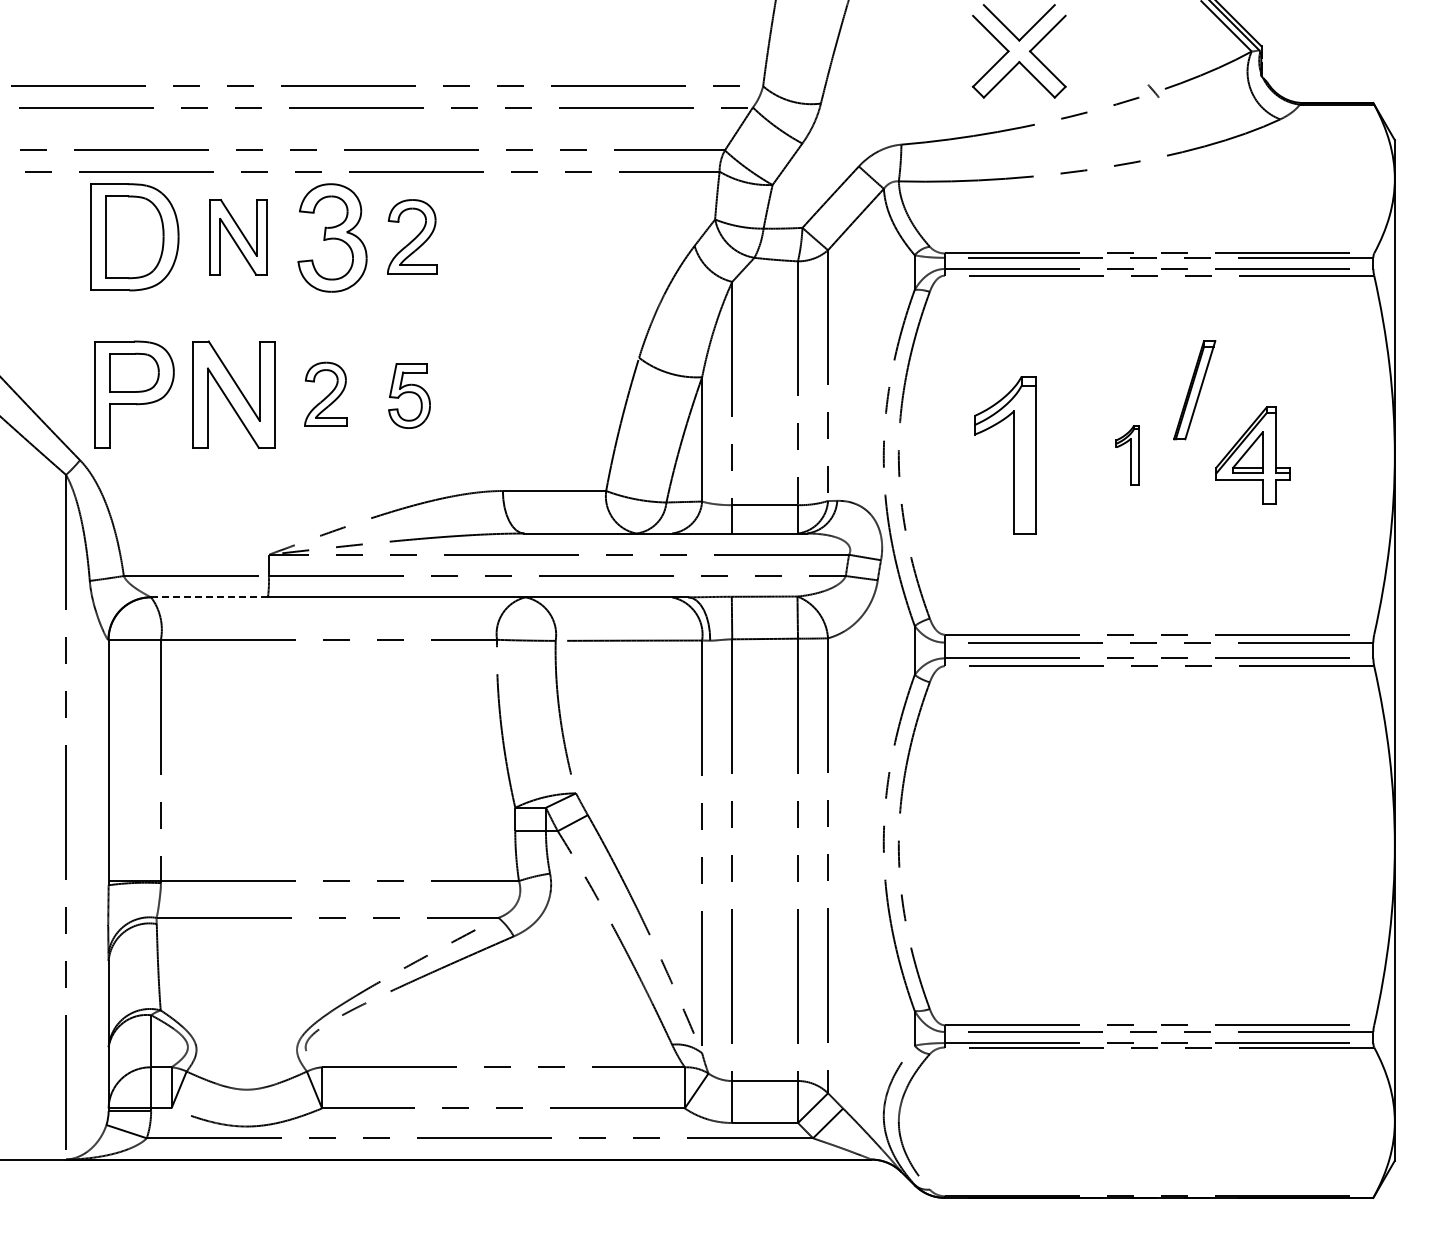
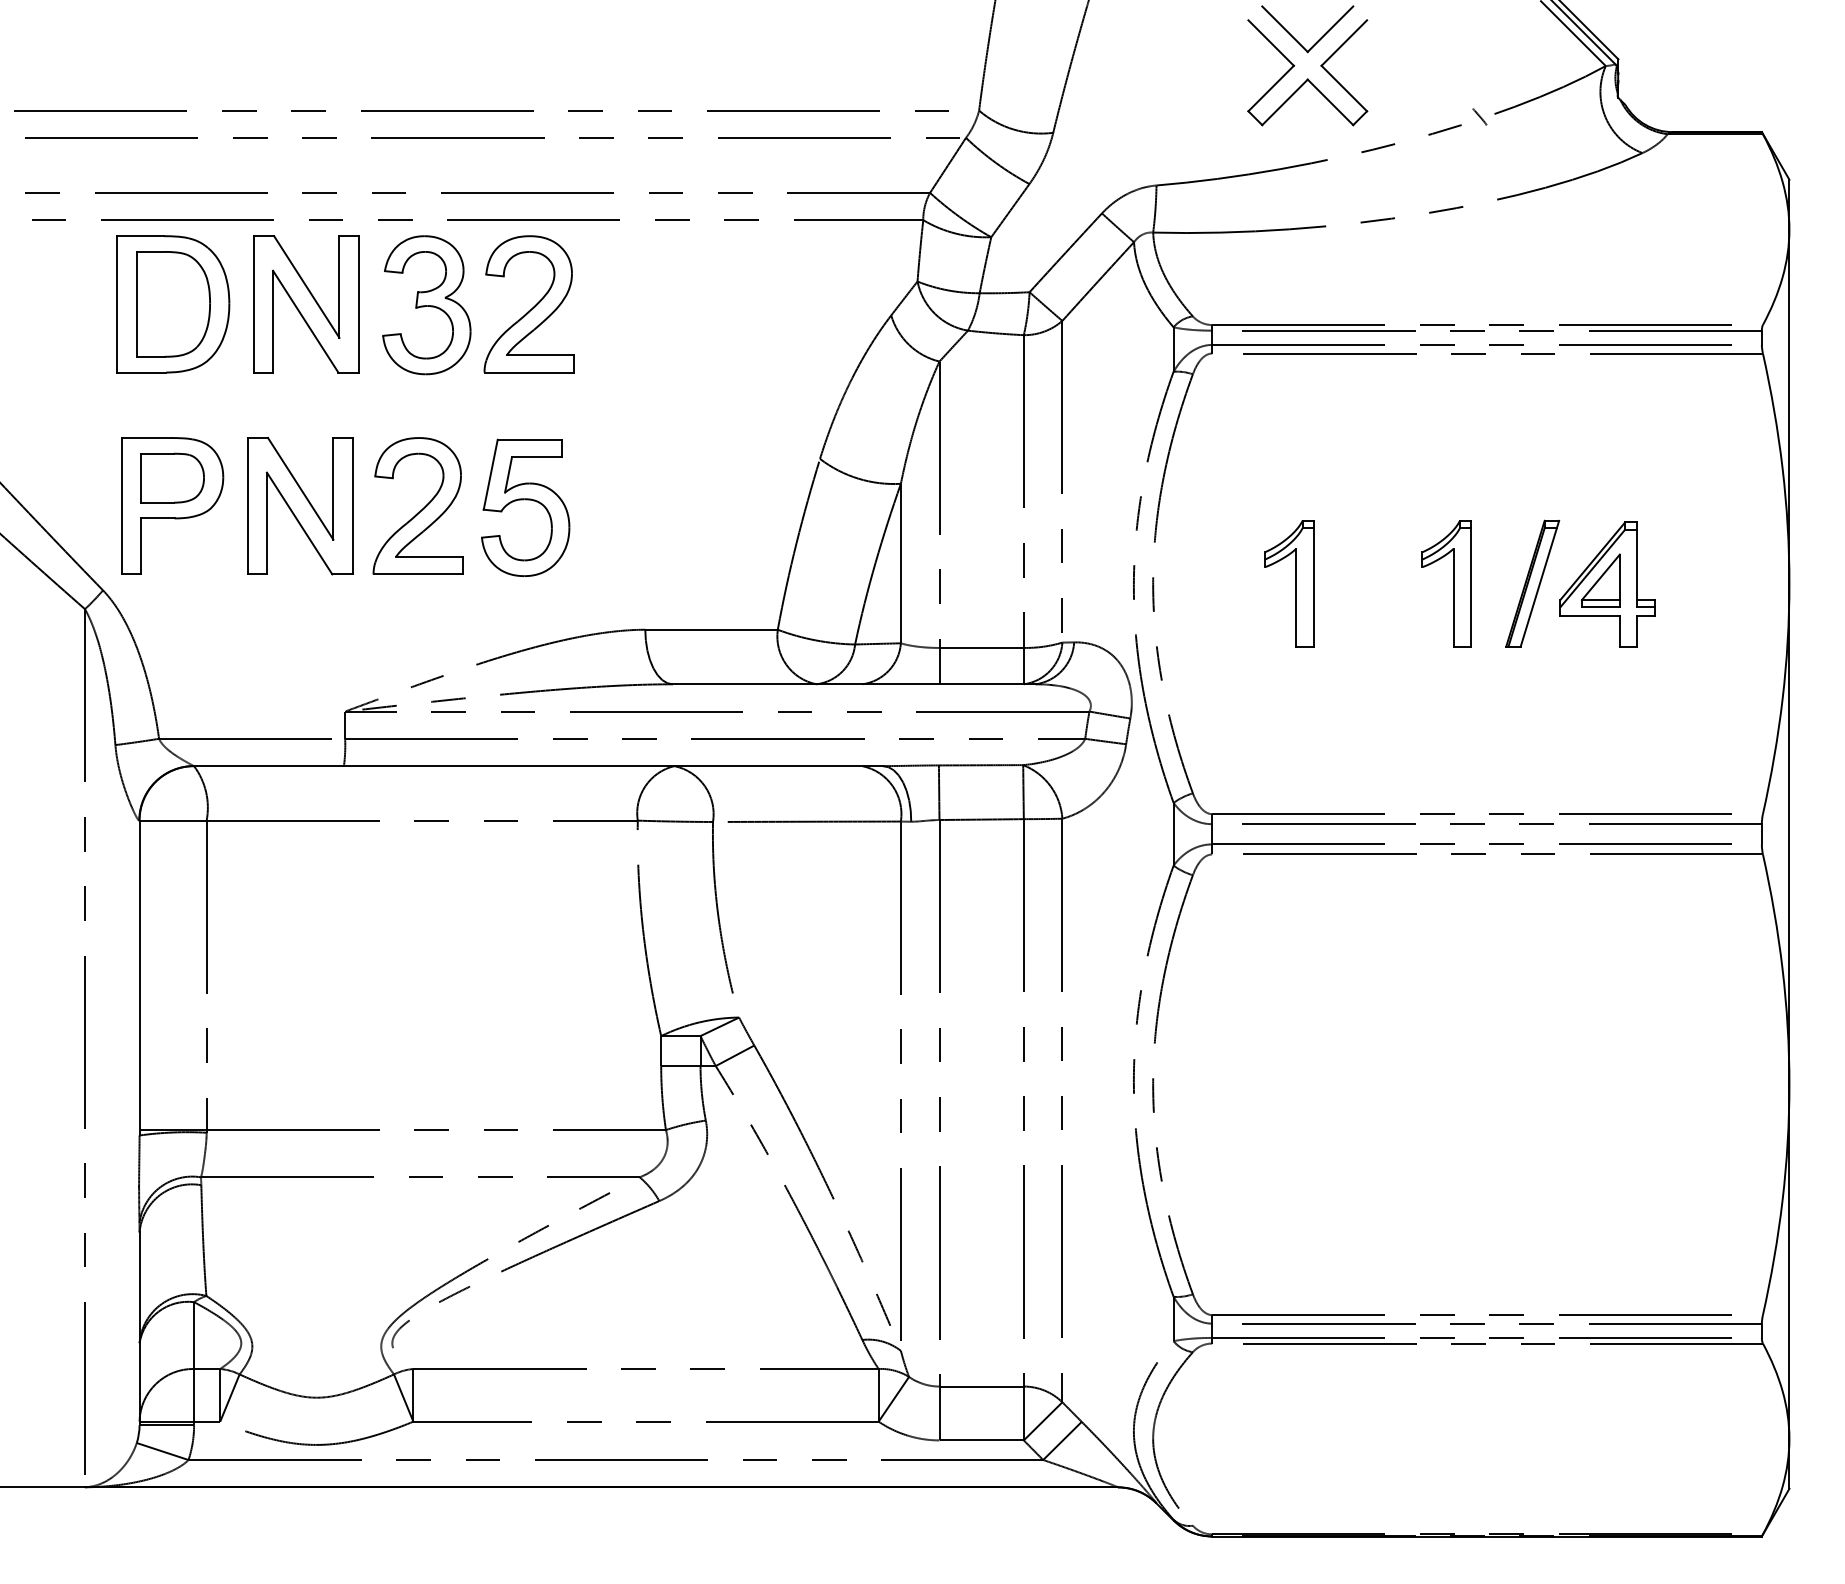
part: (411, 236) -> (528, 303), size x1.43
part: (238, 237) -> (306, 304), size x1.43
part: (1194, 390) -> (1532, 584), moved
part: (325, 394) -> (417, 505), size x1.67
part: (409, 396) -> (525, 508), size x1.67
part: (1004, 454) -> (1288, 582), size x0.62
part: (1127, 454) -> (1446, 582), size x1.67
line: (209, 597) -> (268, 766), dashed -> solid

